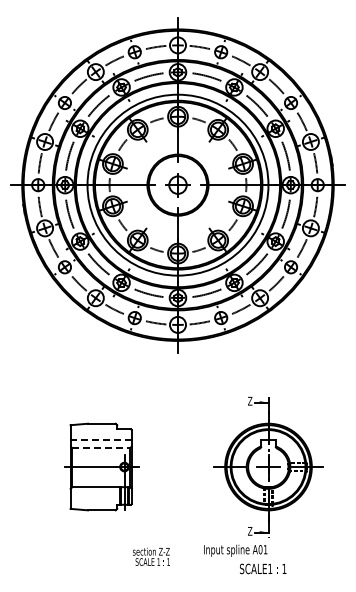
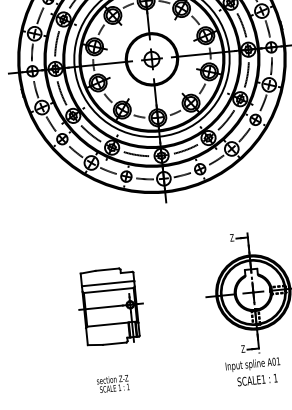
line: (101, 439) -> (108, 283), dashed -> solid
line: (101, 448) -> (109, 290), dashed -> solid
text: (235, 550) -> (252, 364), moved
text: (151, 556) -> (113, 383), moved

